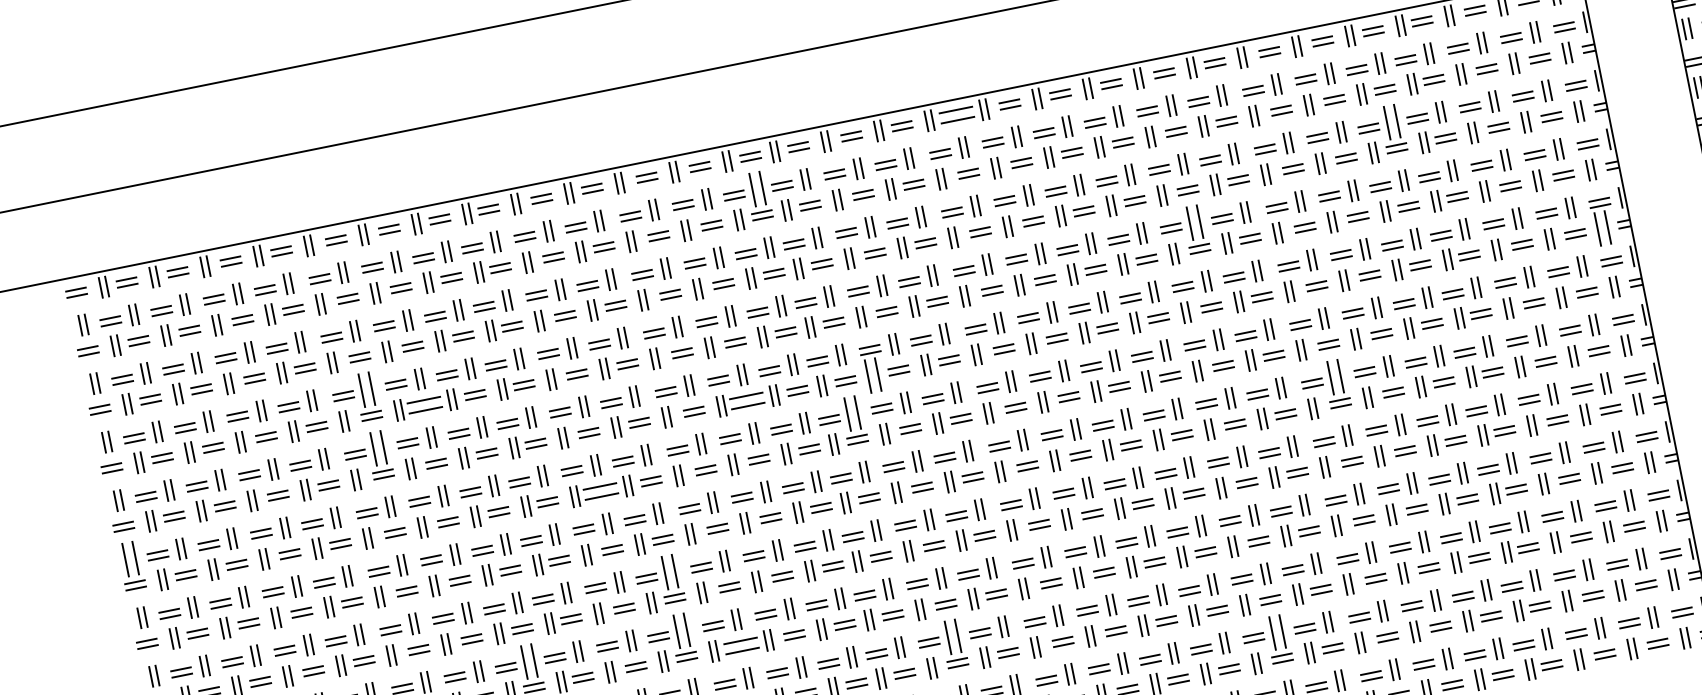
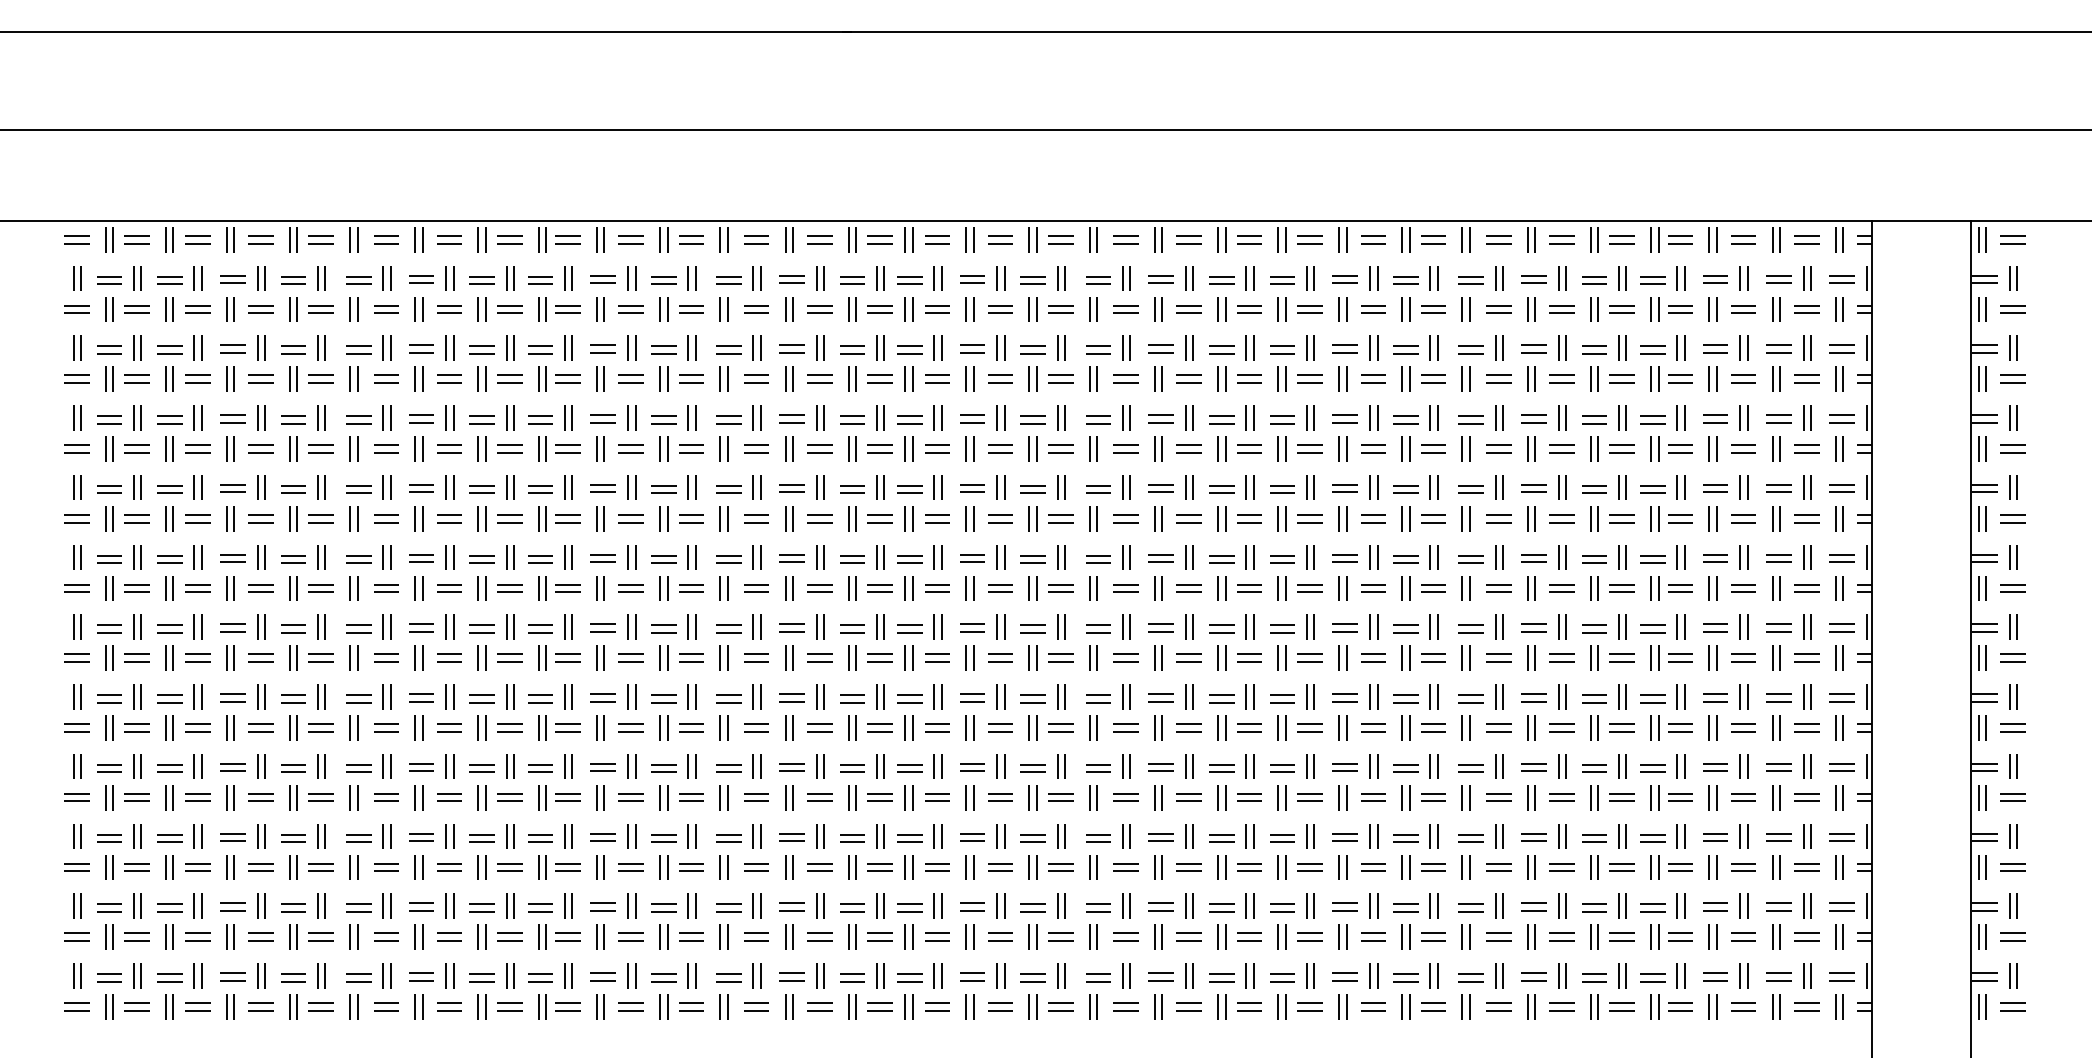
part: (956, 115) -> (1125, 239), size x0.62
part: (1391, 121) -> (1622, 347), size x0.62
part: (757, 189) -> (880, 278), size x0.62
part: (1194, 222) -> (1373, 417), size x0.62
part: (1602, 228) -> (1839, 518), size x0.62
part: (872, 375) -> (969, 518), size x0.62
part: (1335, 376) -> (1499, 626), size x0.62
part: (366, 389) -> (386, 417), size x0.62
part: (746, 400) -> (819, 518), size x0.62
part: (424, 404) -> (449, 448), size x0.62
part: (852, 413) -> (937, 557), size x0.62
part: (378, 448) -> (386, 487), size x0.62
part: (600, 491) -> (630, 588), size x0.62
part: (130, 559) -> (77, 557), size x0.62
part: (669, 571) -> (691, 696), size x0.62
part: (681, 630) -> (691, 766), size x0.62
part: (1277, 631) -> (1373, 905), size x0.62
part: (952, 637) -> (1000, 836), size x0.62
part: (741, 645) -> (756, 797), size x0.62
part: (529, 661) -> (510, 766), size x0.62

